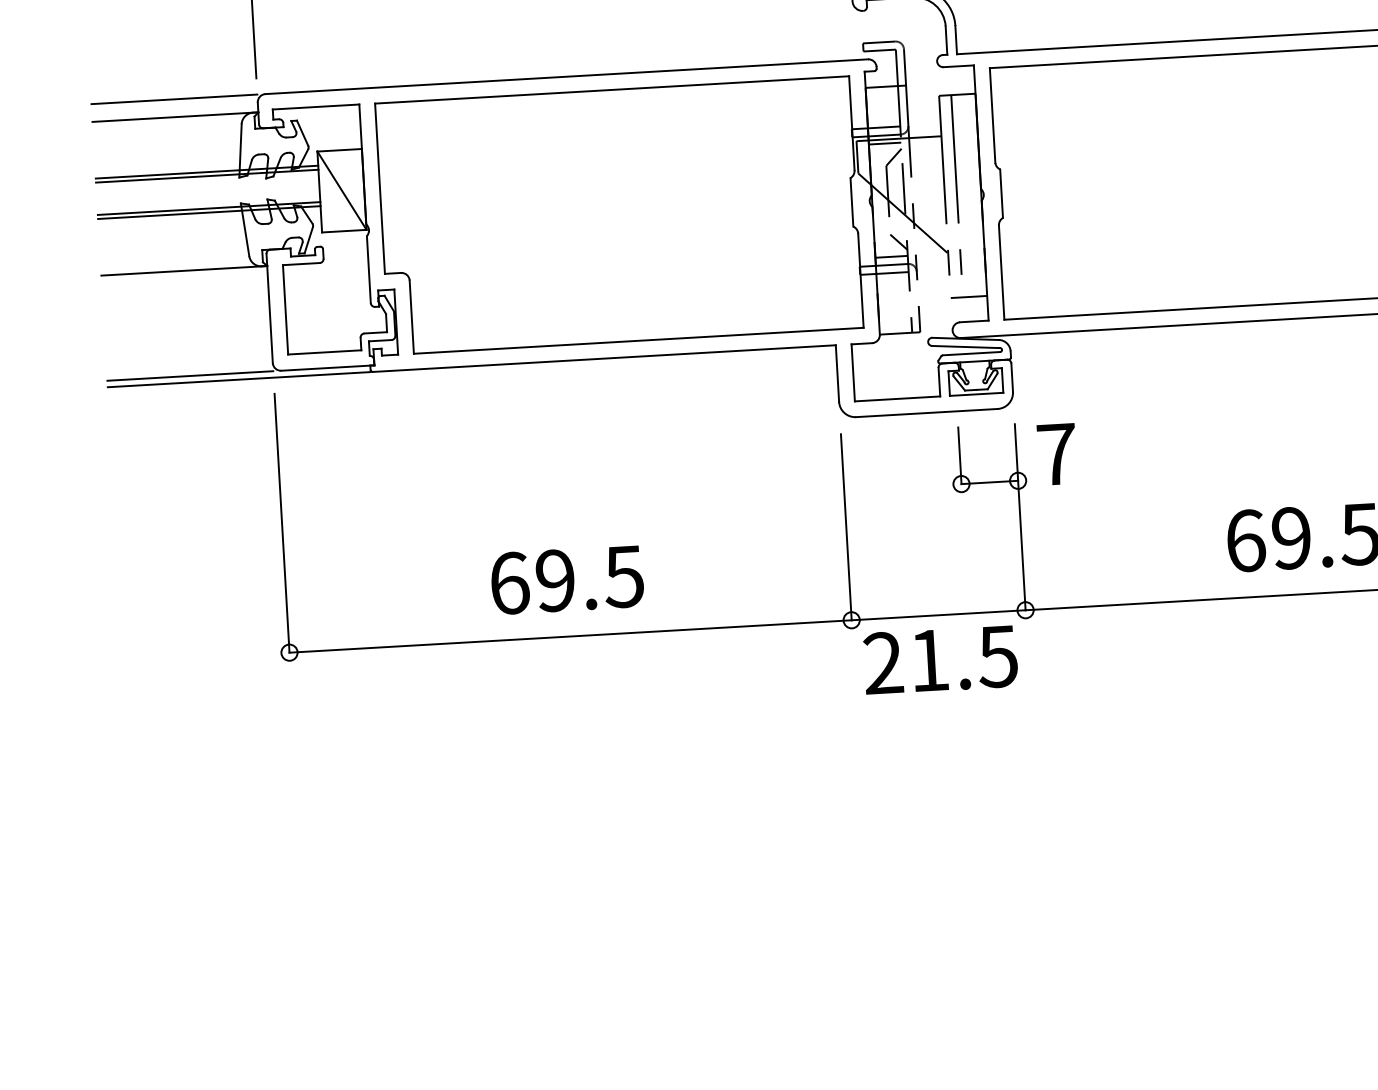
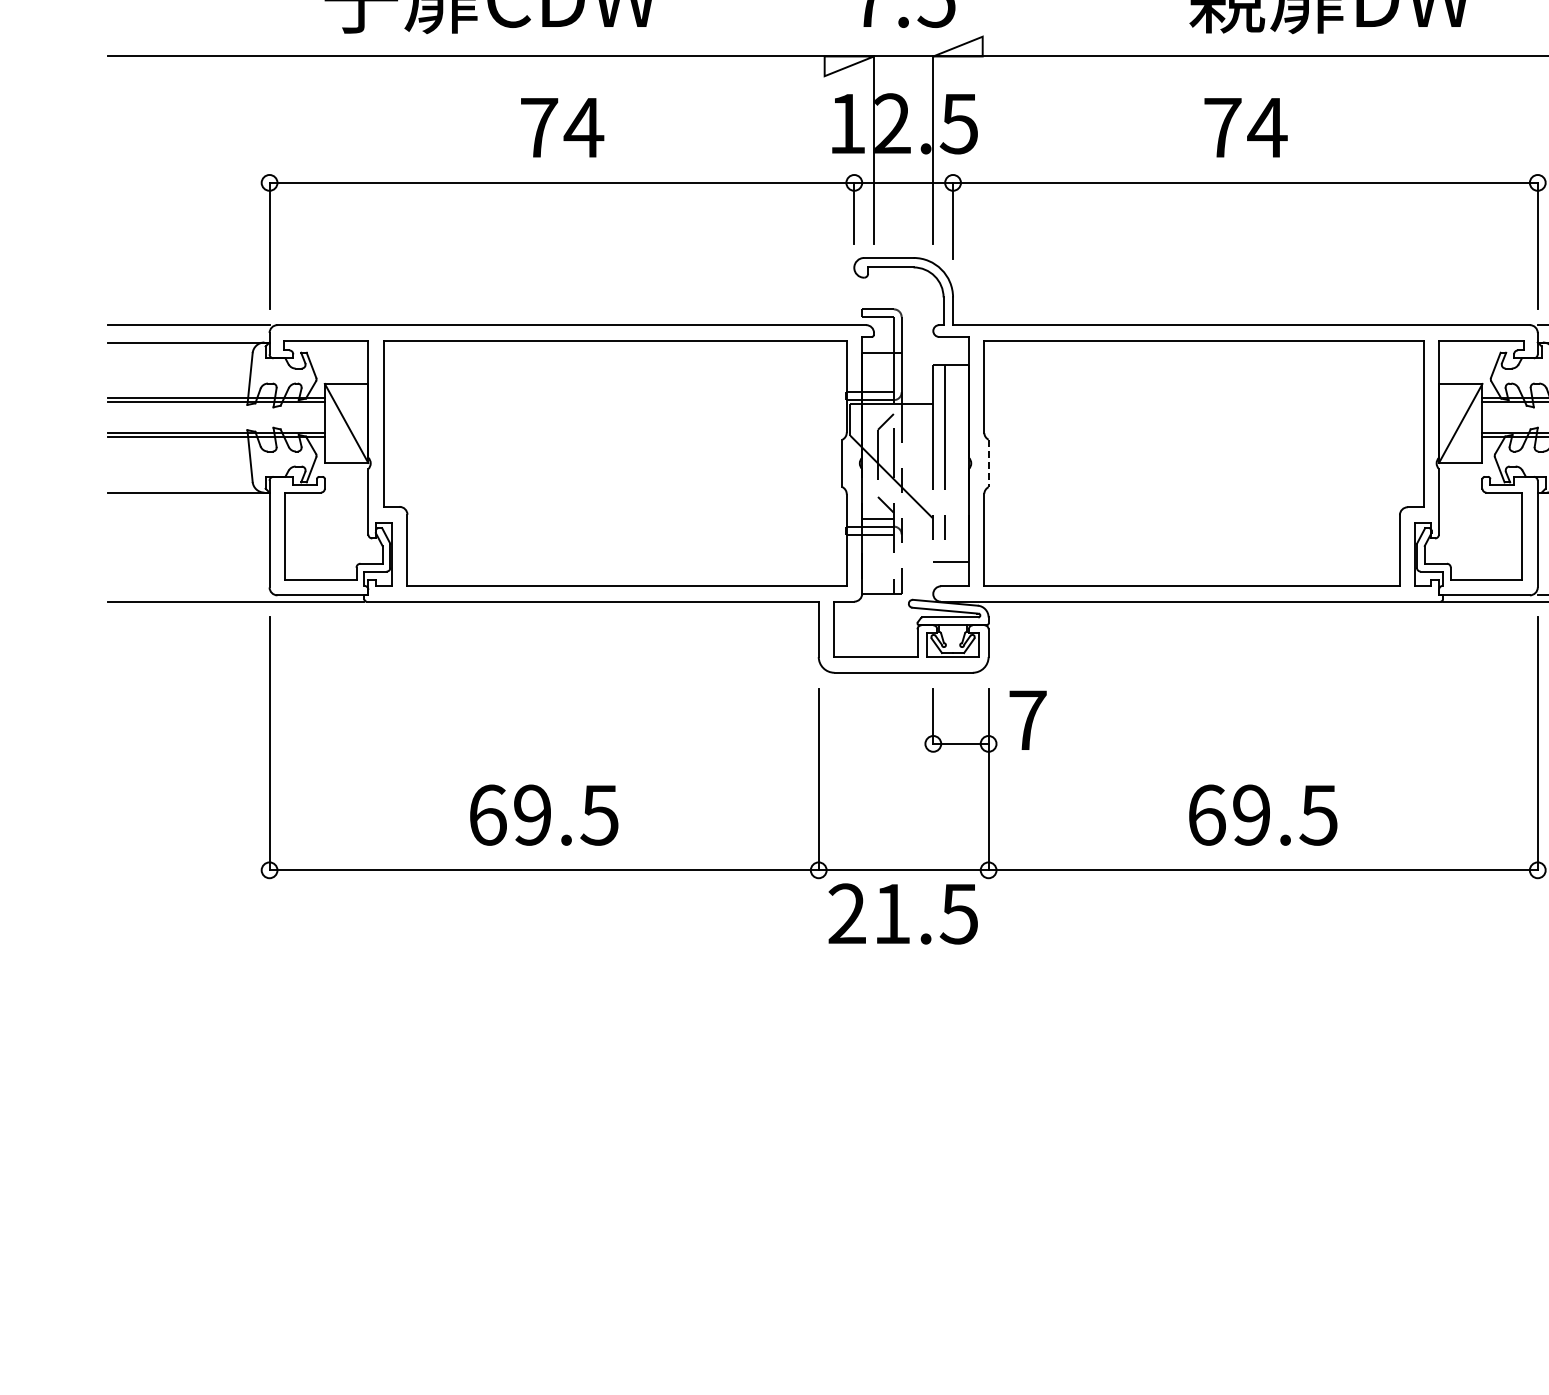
line: (884, 144) -> (877, 408), removed
line: (1001, 193) -> (988, 463), solid -> dashed
line: (190, 376) -> (188, 595), removed

